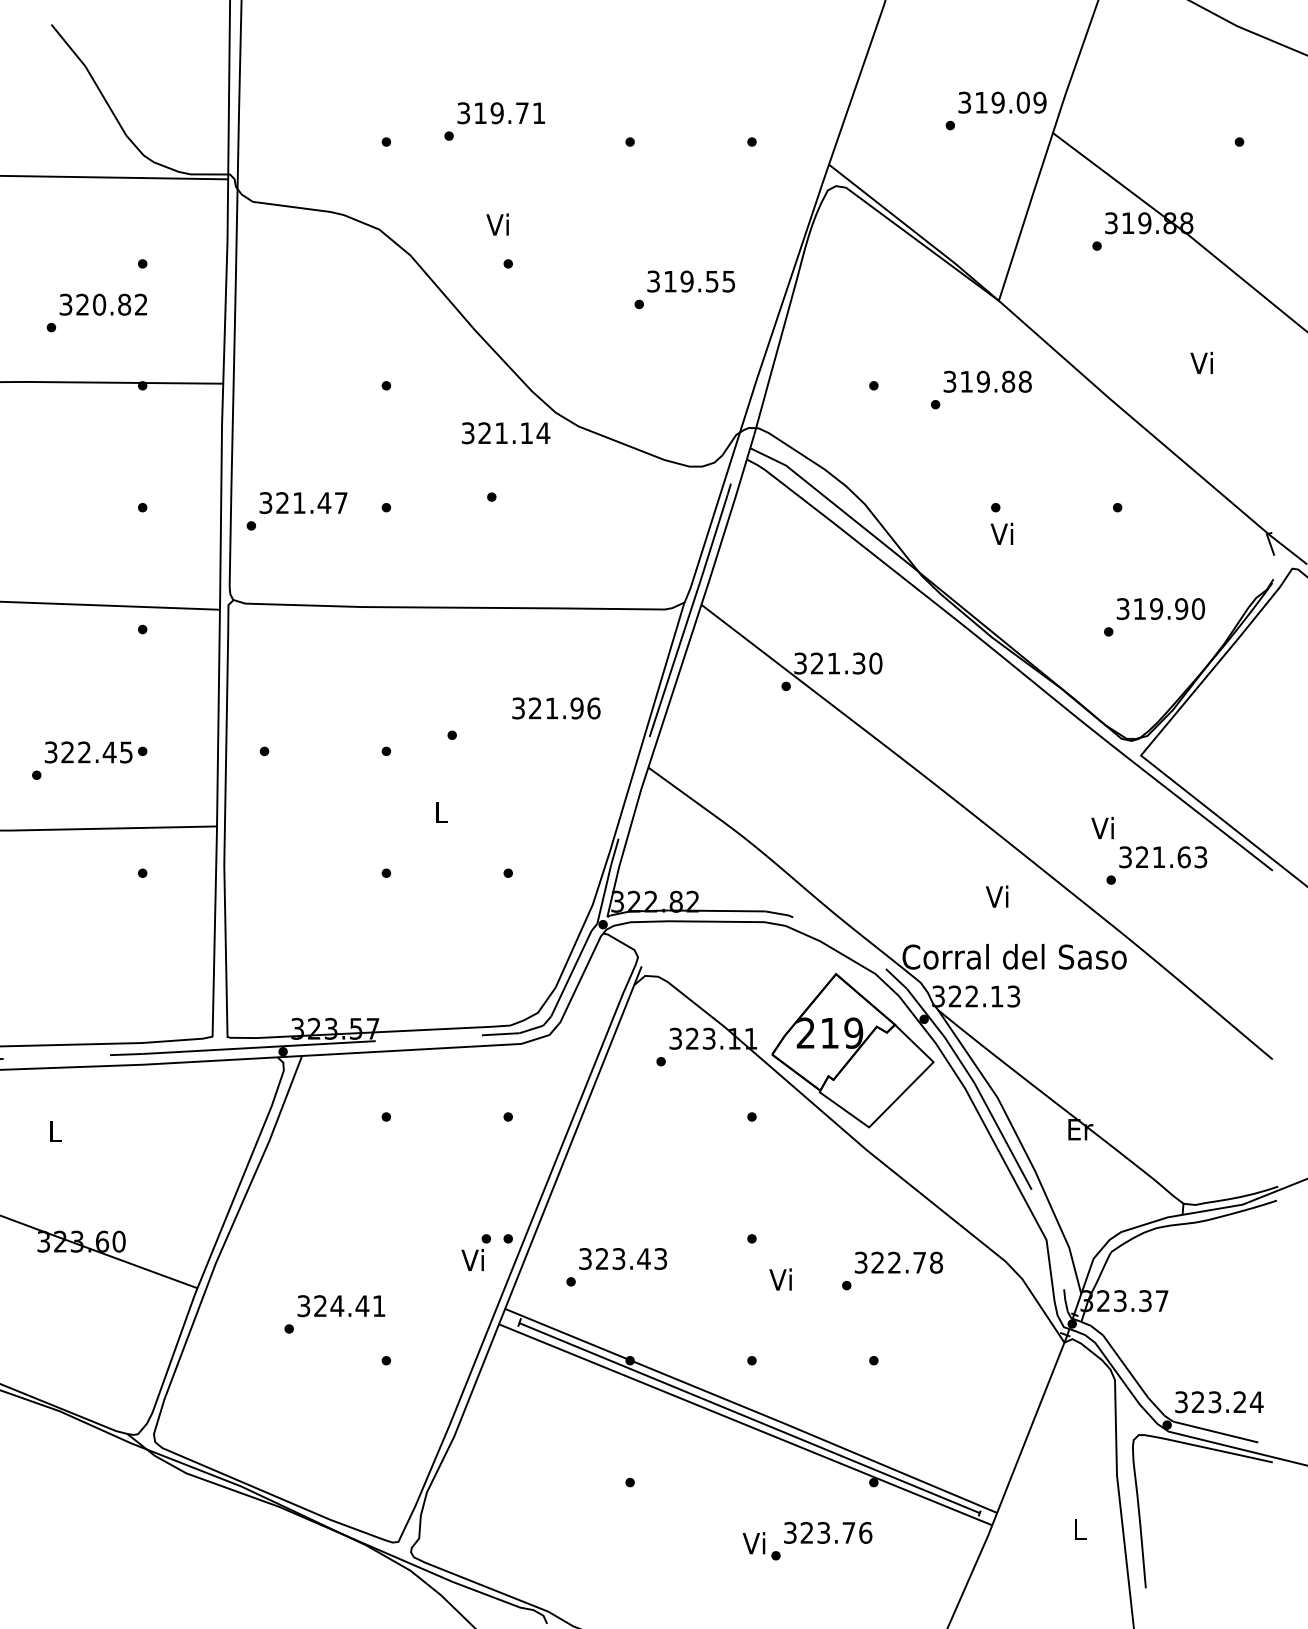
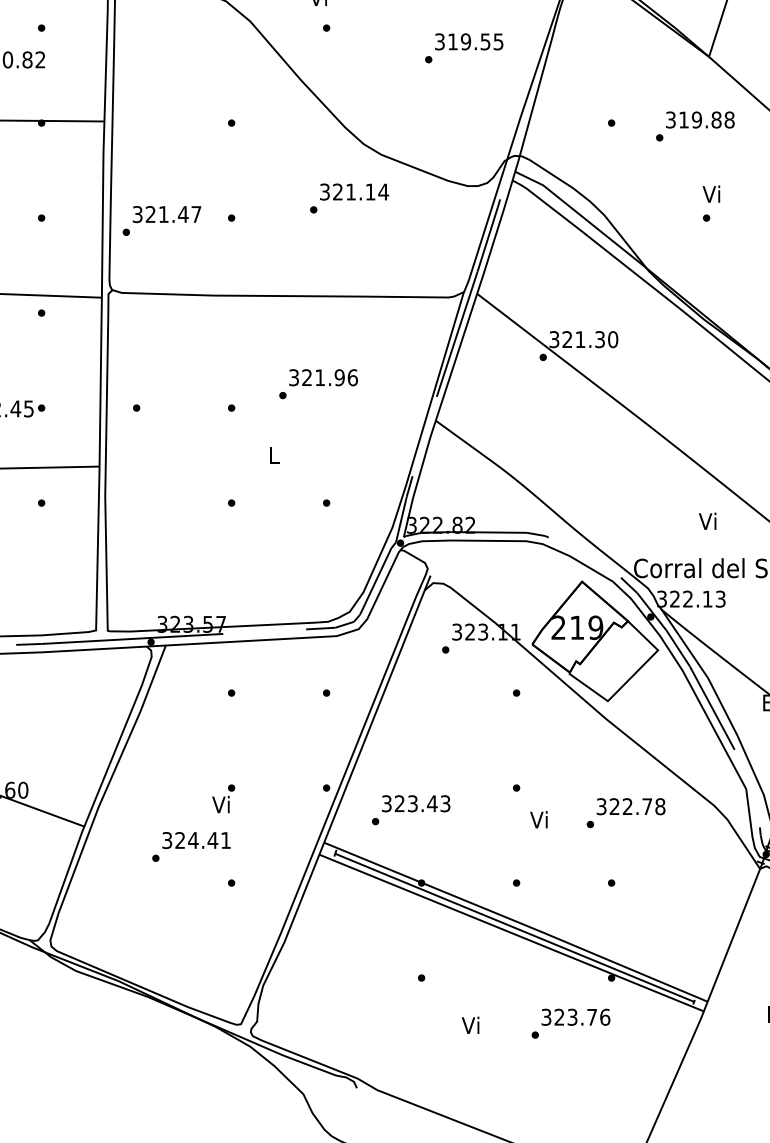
text: (505, 433) -> (354, 192), moved
text: (1001, 533) -> (711, 193), moved
text: (556, 708) -> (323, 377), moved
text: (475, 1252) -> (223, 798), moved
text: (753, 1543) -> (470, 1025), moved

